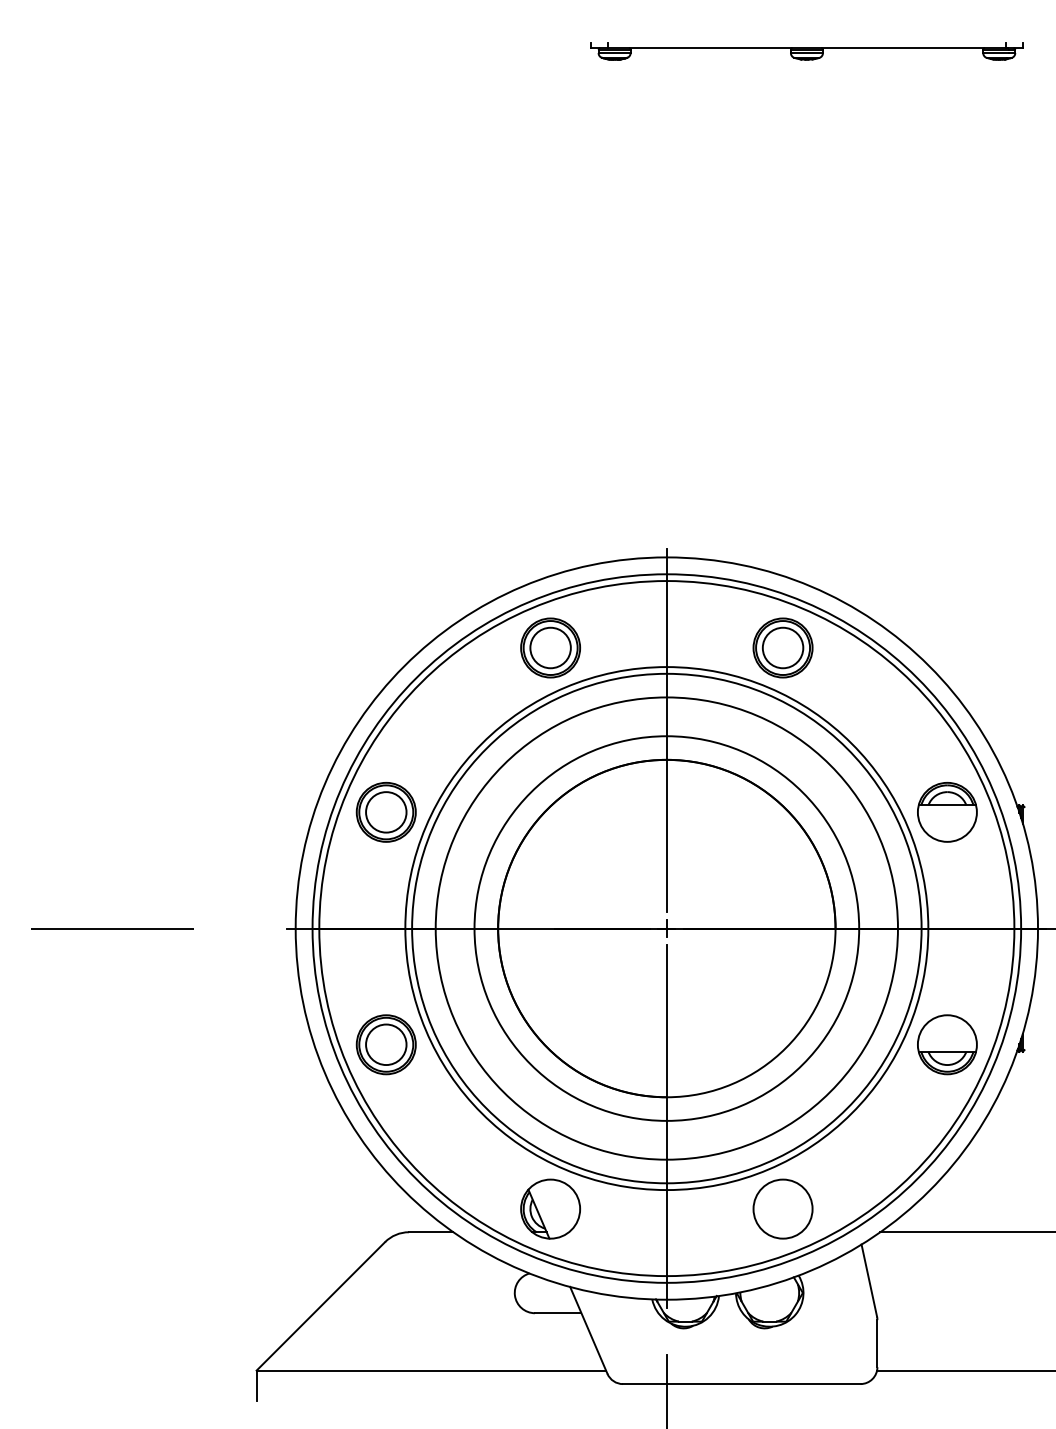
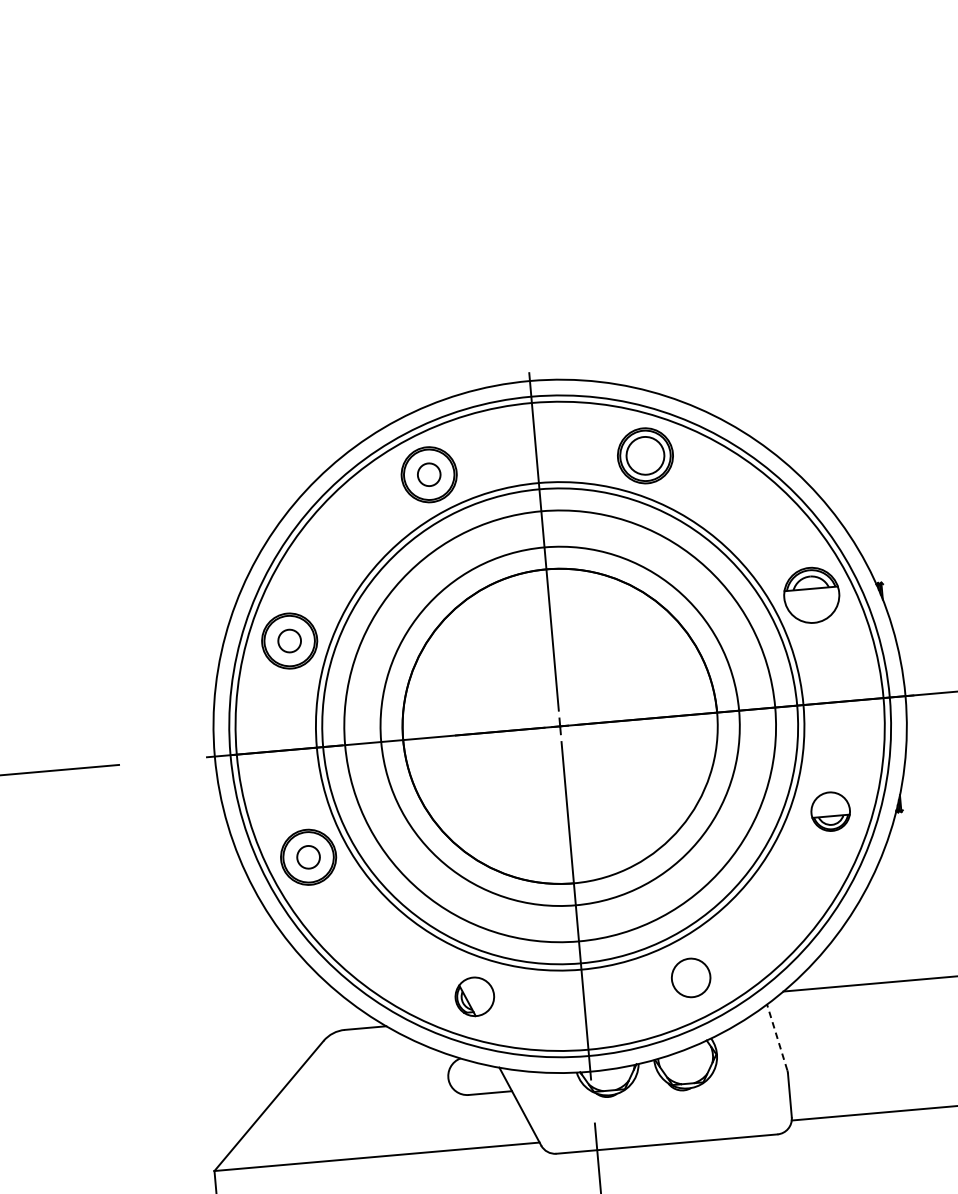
circle: (550, 647) -> (429, 474), size x0.6
circle: (386, 812) -> (289, 641), size x0.6
circle: (386, 1044) -> (308, 857), size x0.6
part: (947, 1044) -> (830, 811), size x0.7
part: (550, 1208) -> (474, 996), size x0.7
circle: (782, 1208) -> (690, 977), size x0.7
line: (869, 1280) -> (777, 1037), solid -> dashed

